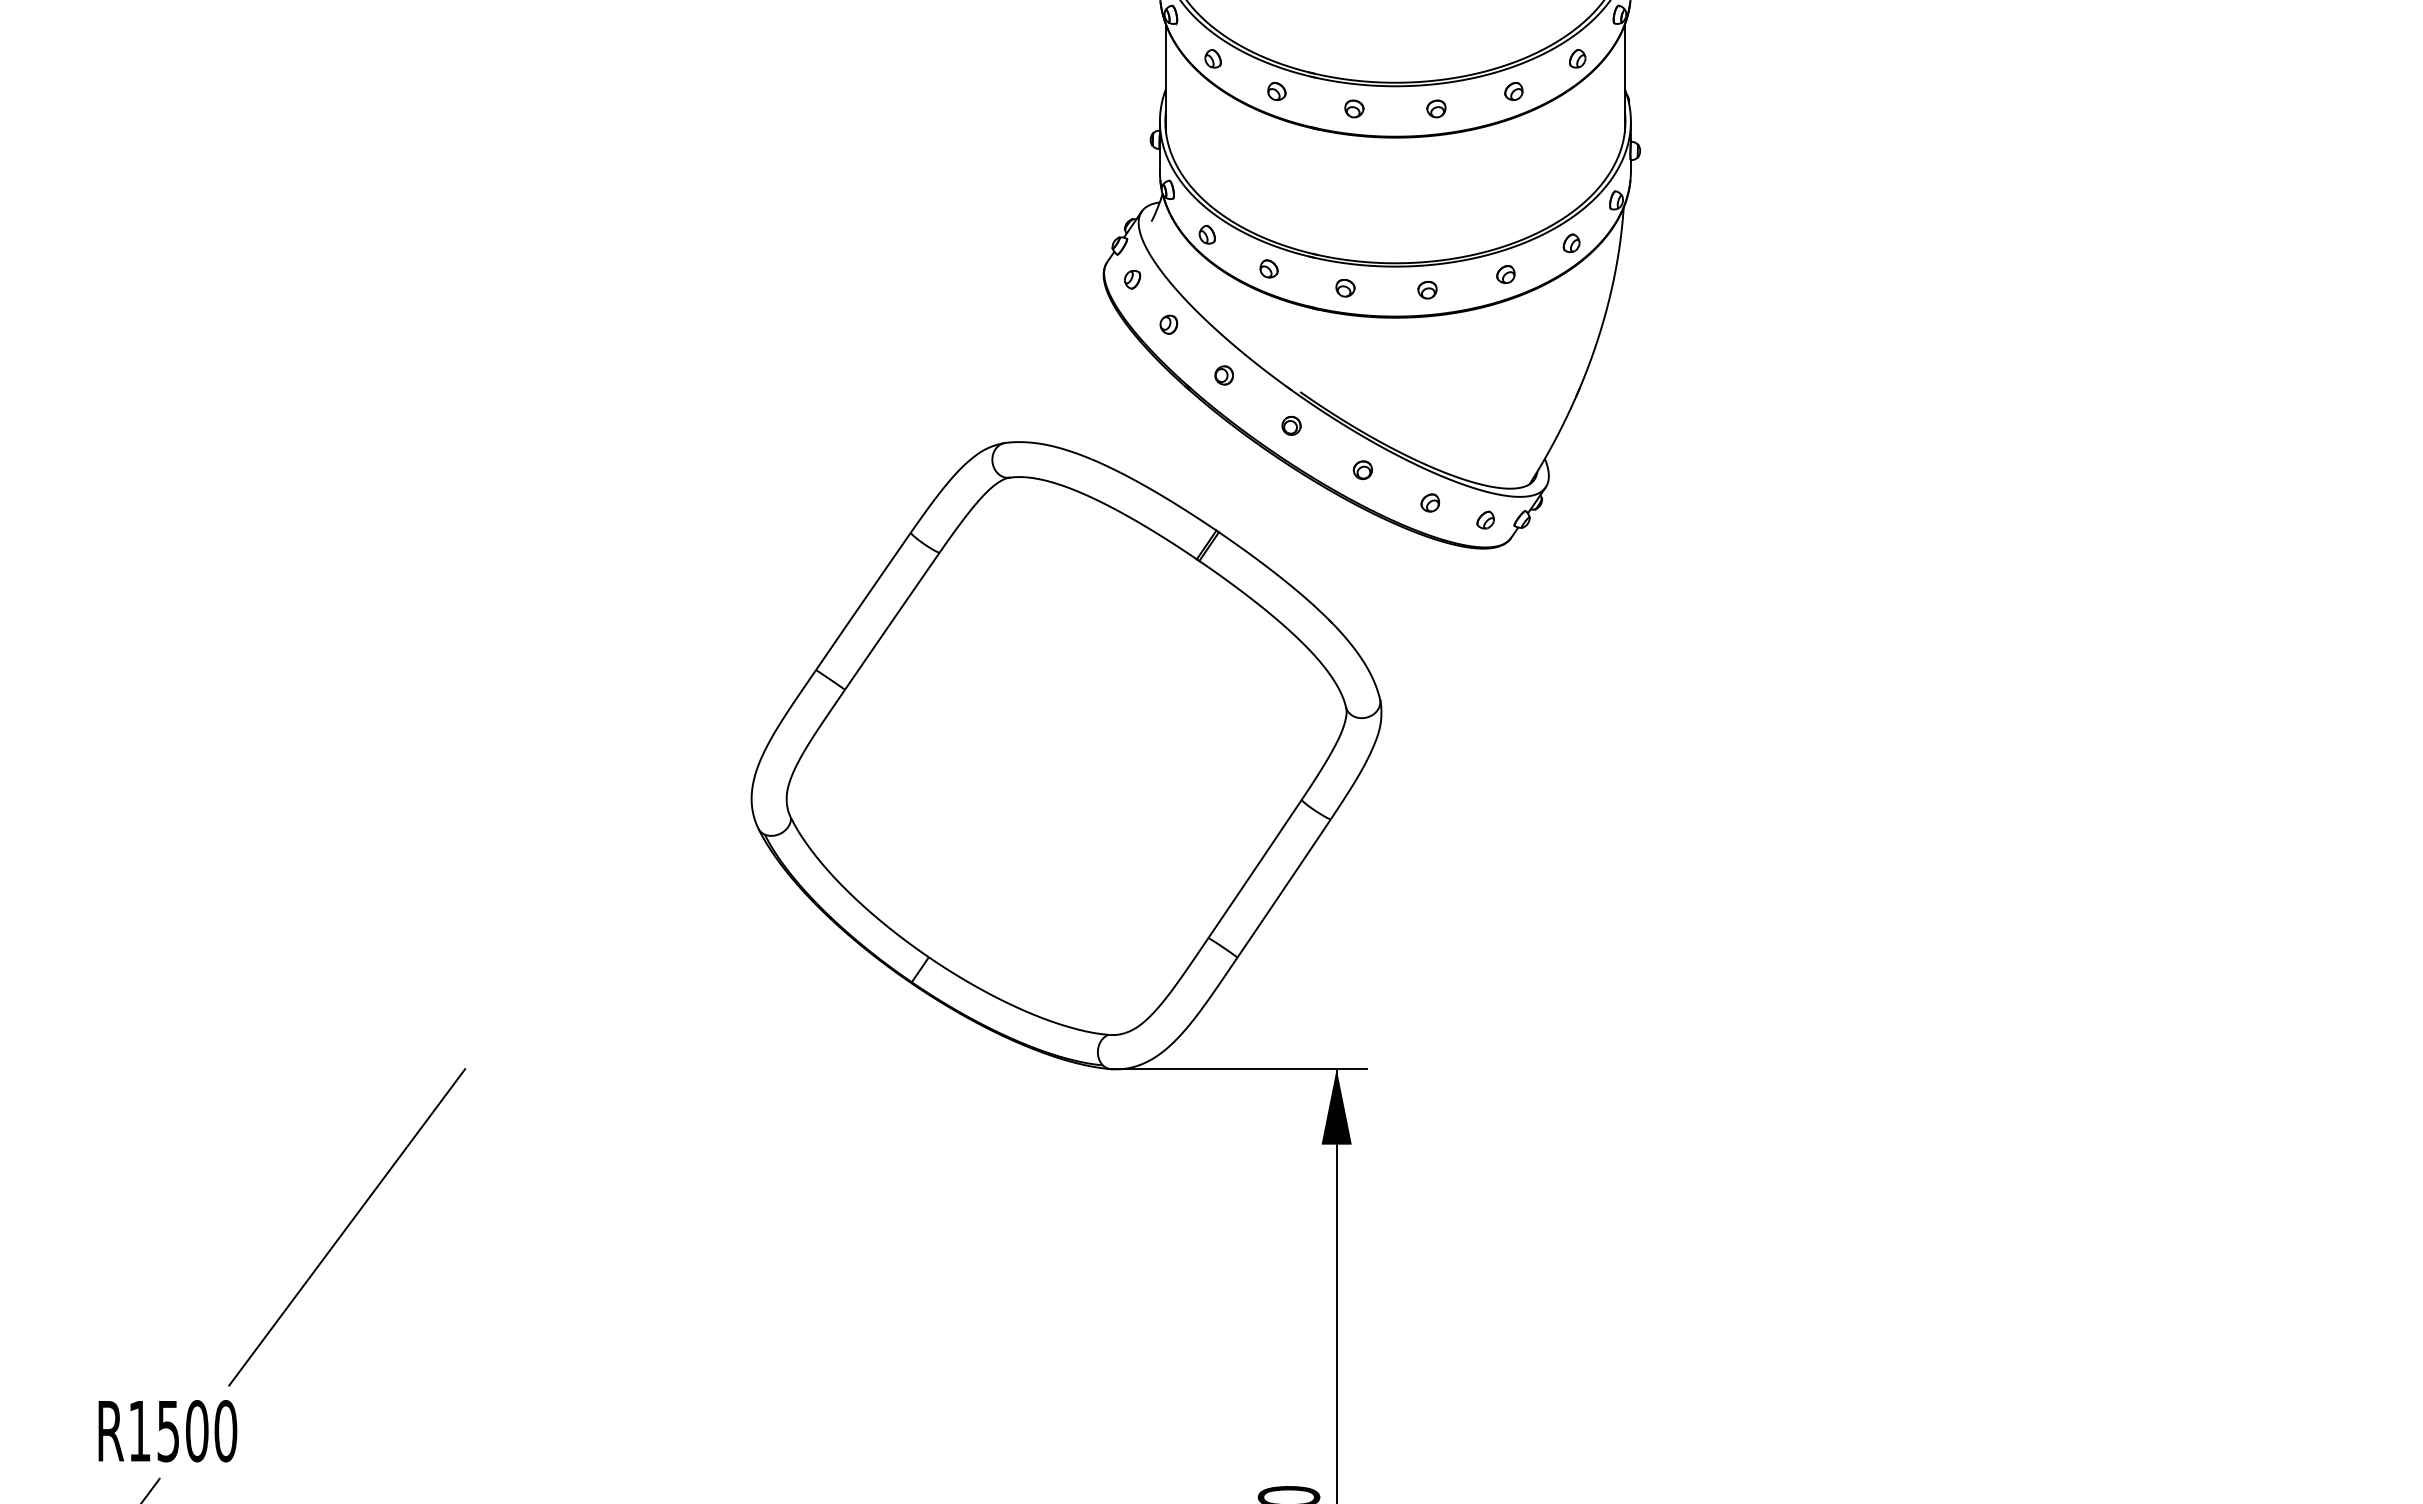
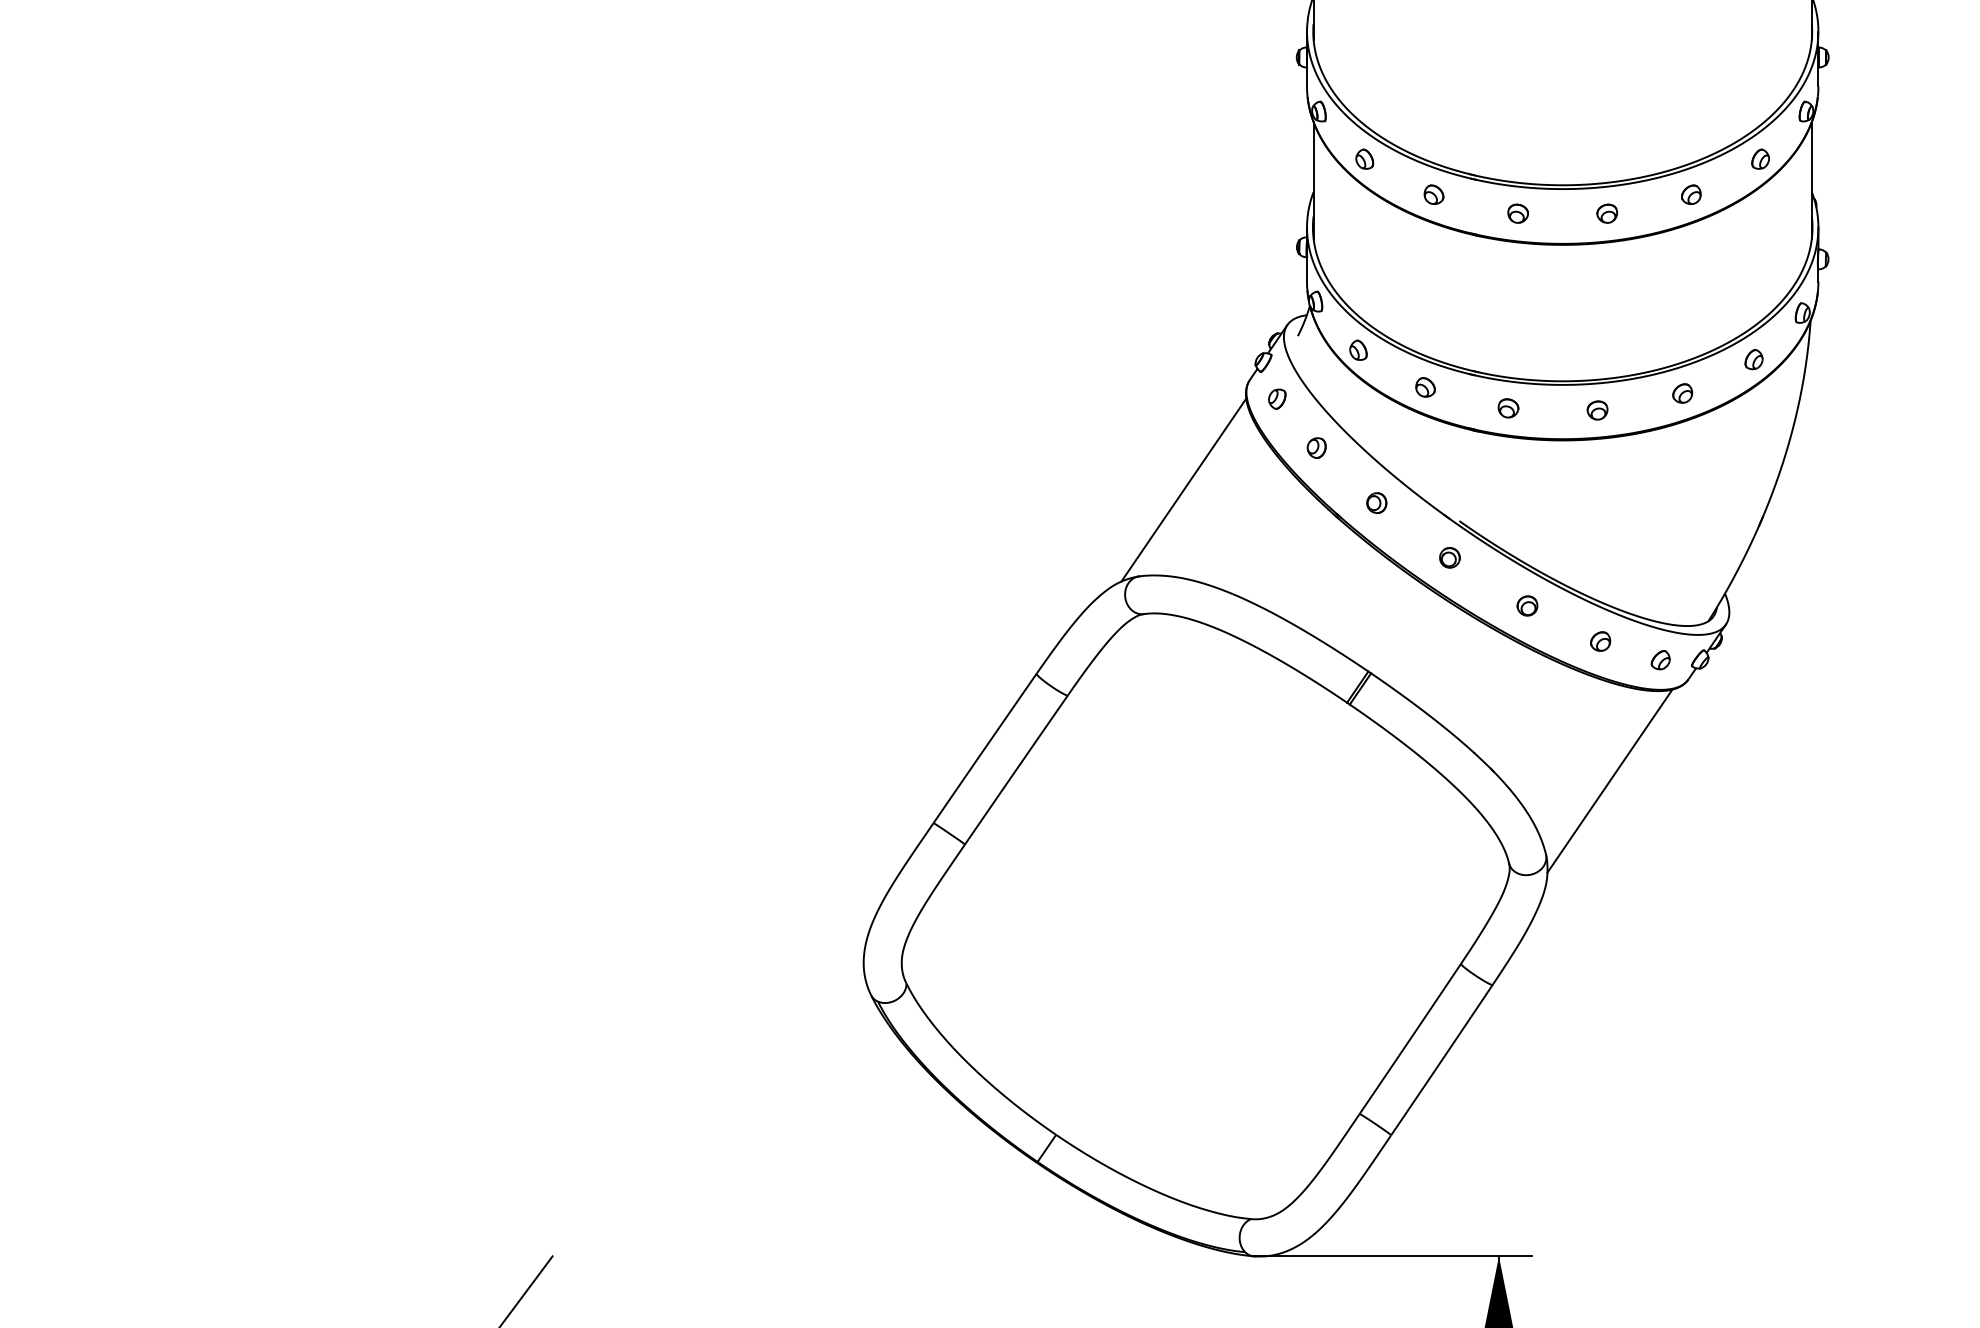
line: (1045, 363) -> (1182, 490), added
line: (1438, 631) -> (1609, 781), added

